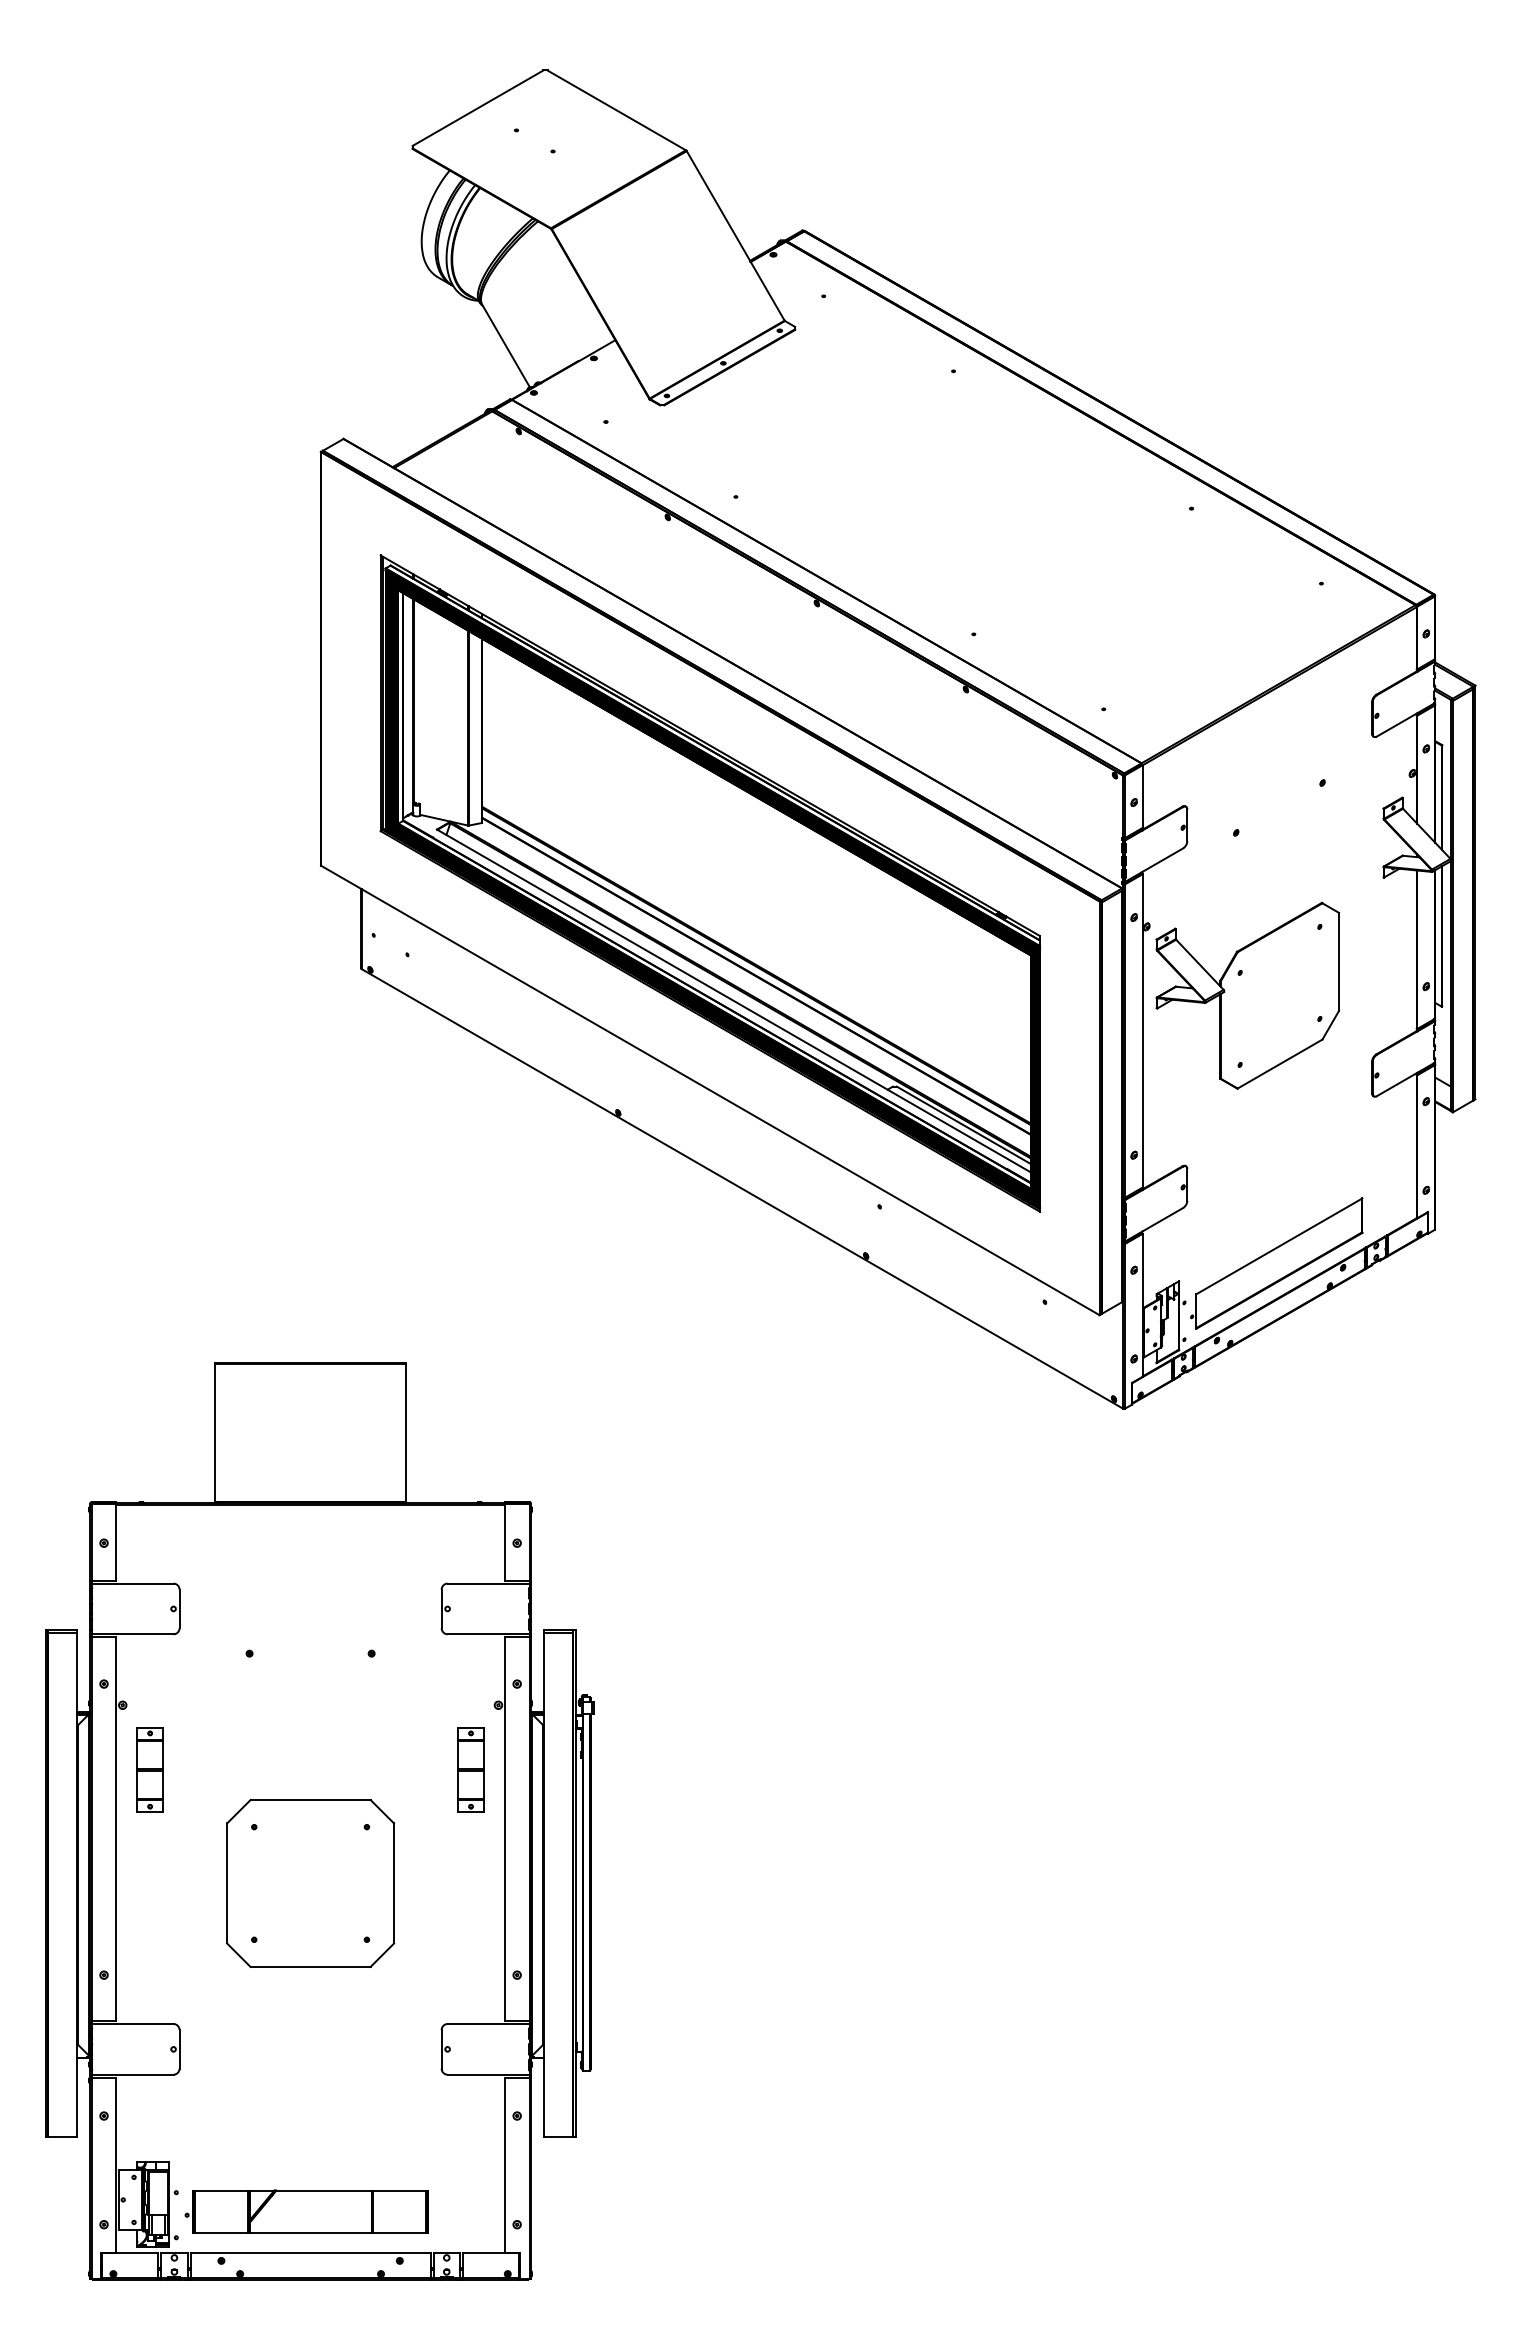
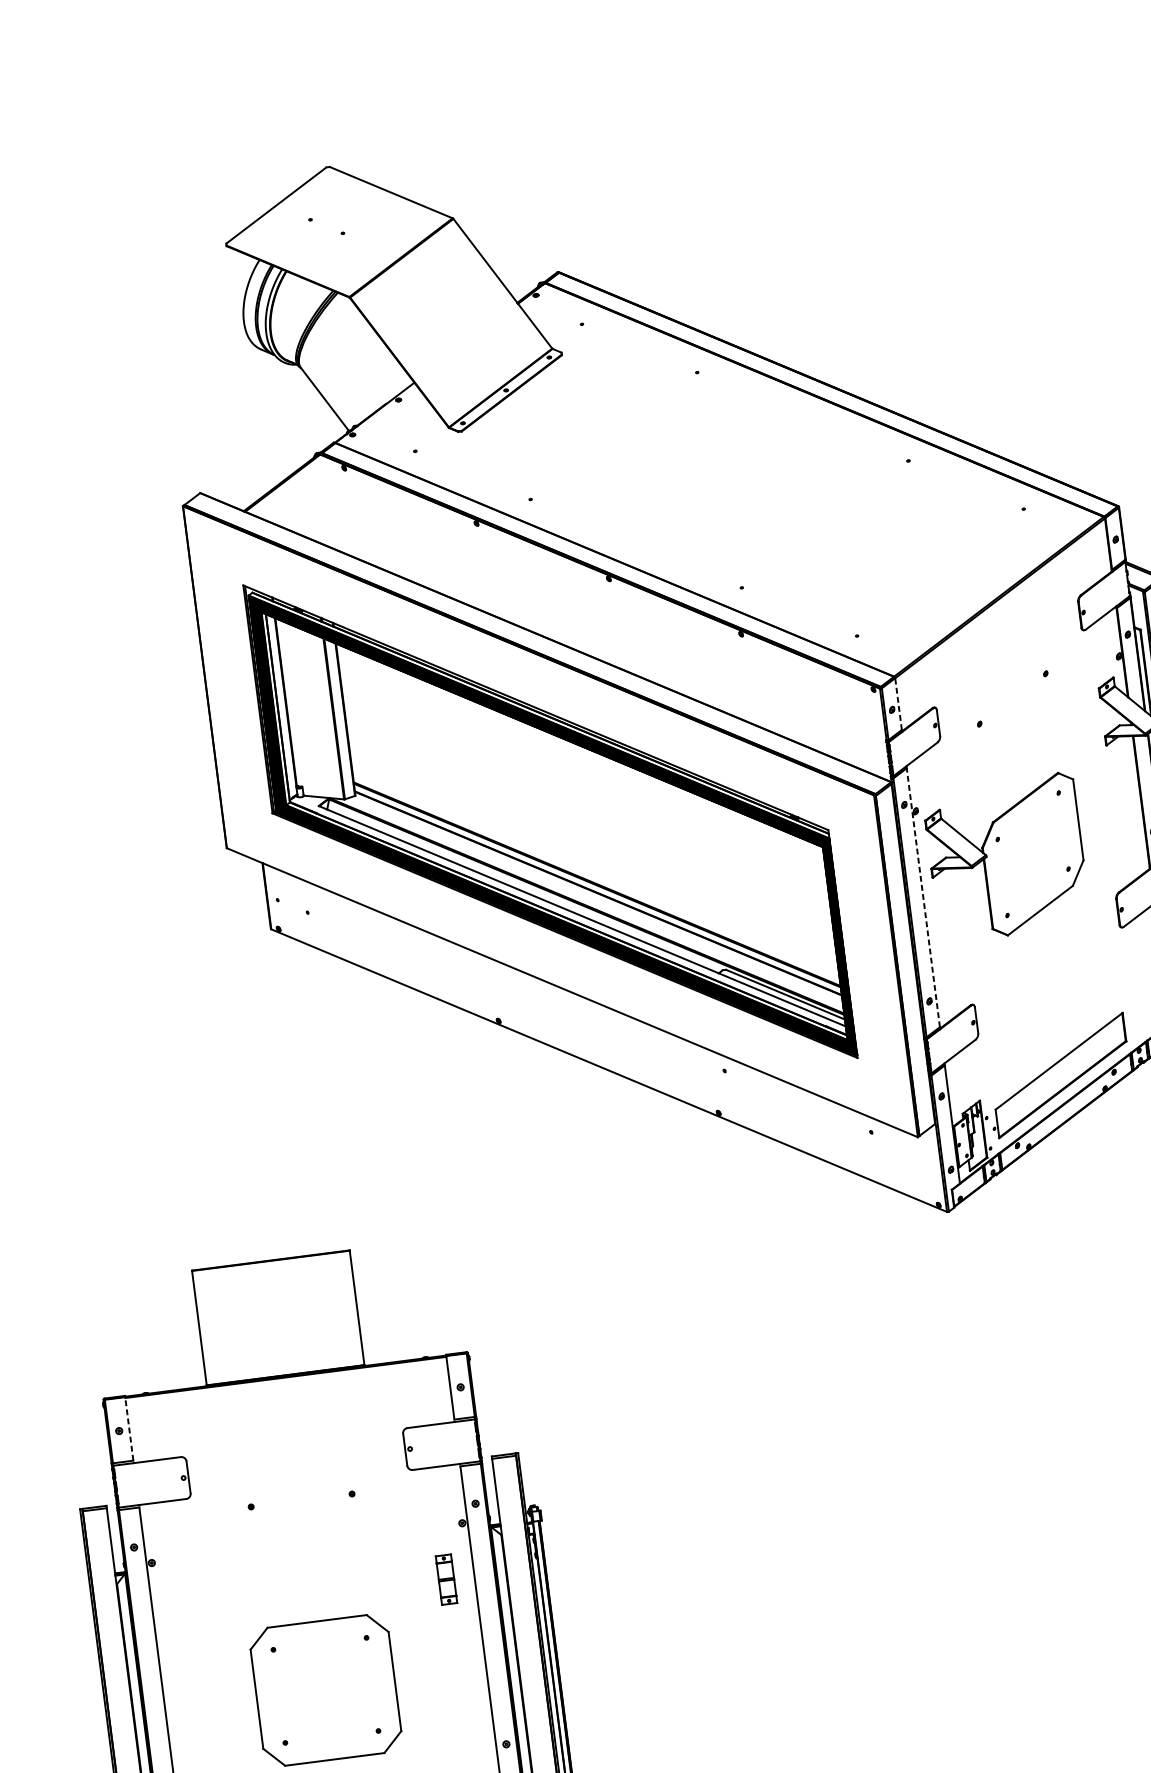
line: (1142, 796) -> (898, 704), solid -> dashed
line: (1142, 1030) -> (923, 897), solid -> dashed
line: (116, 1541) -> (129, 1428), solid -> dashed
part: (149, 1769) -> (180, 1613), removed
part: (470, 1769) -> (446, 1579), size x0.7

